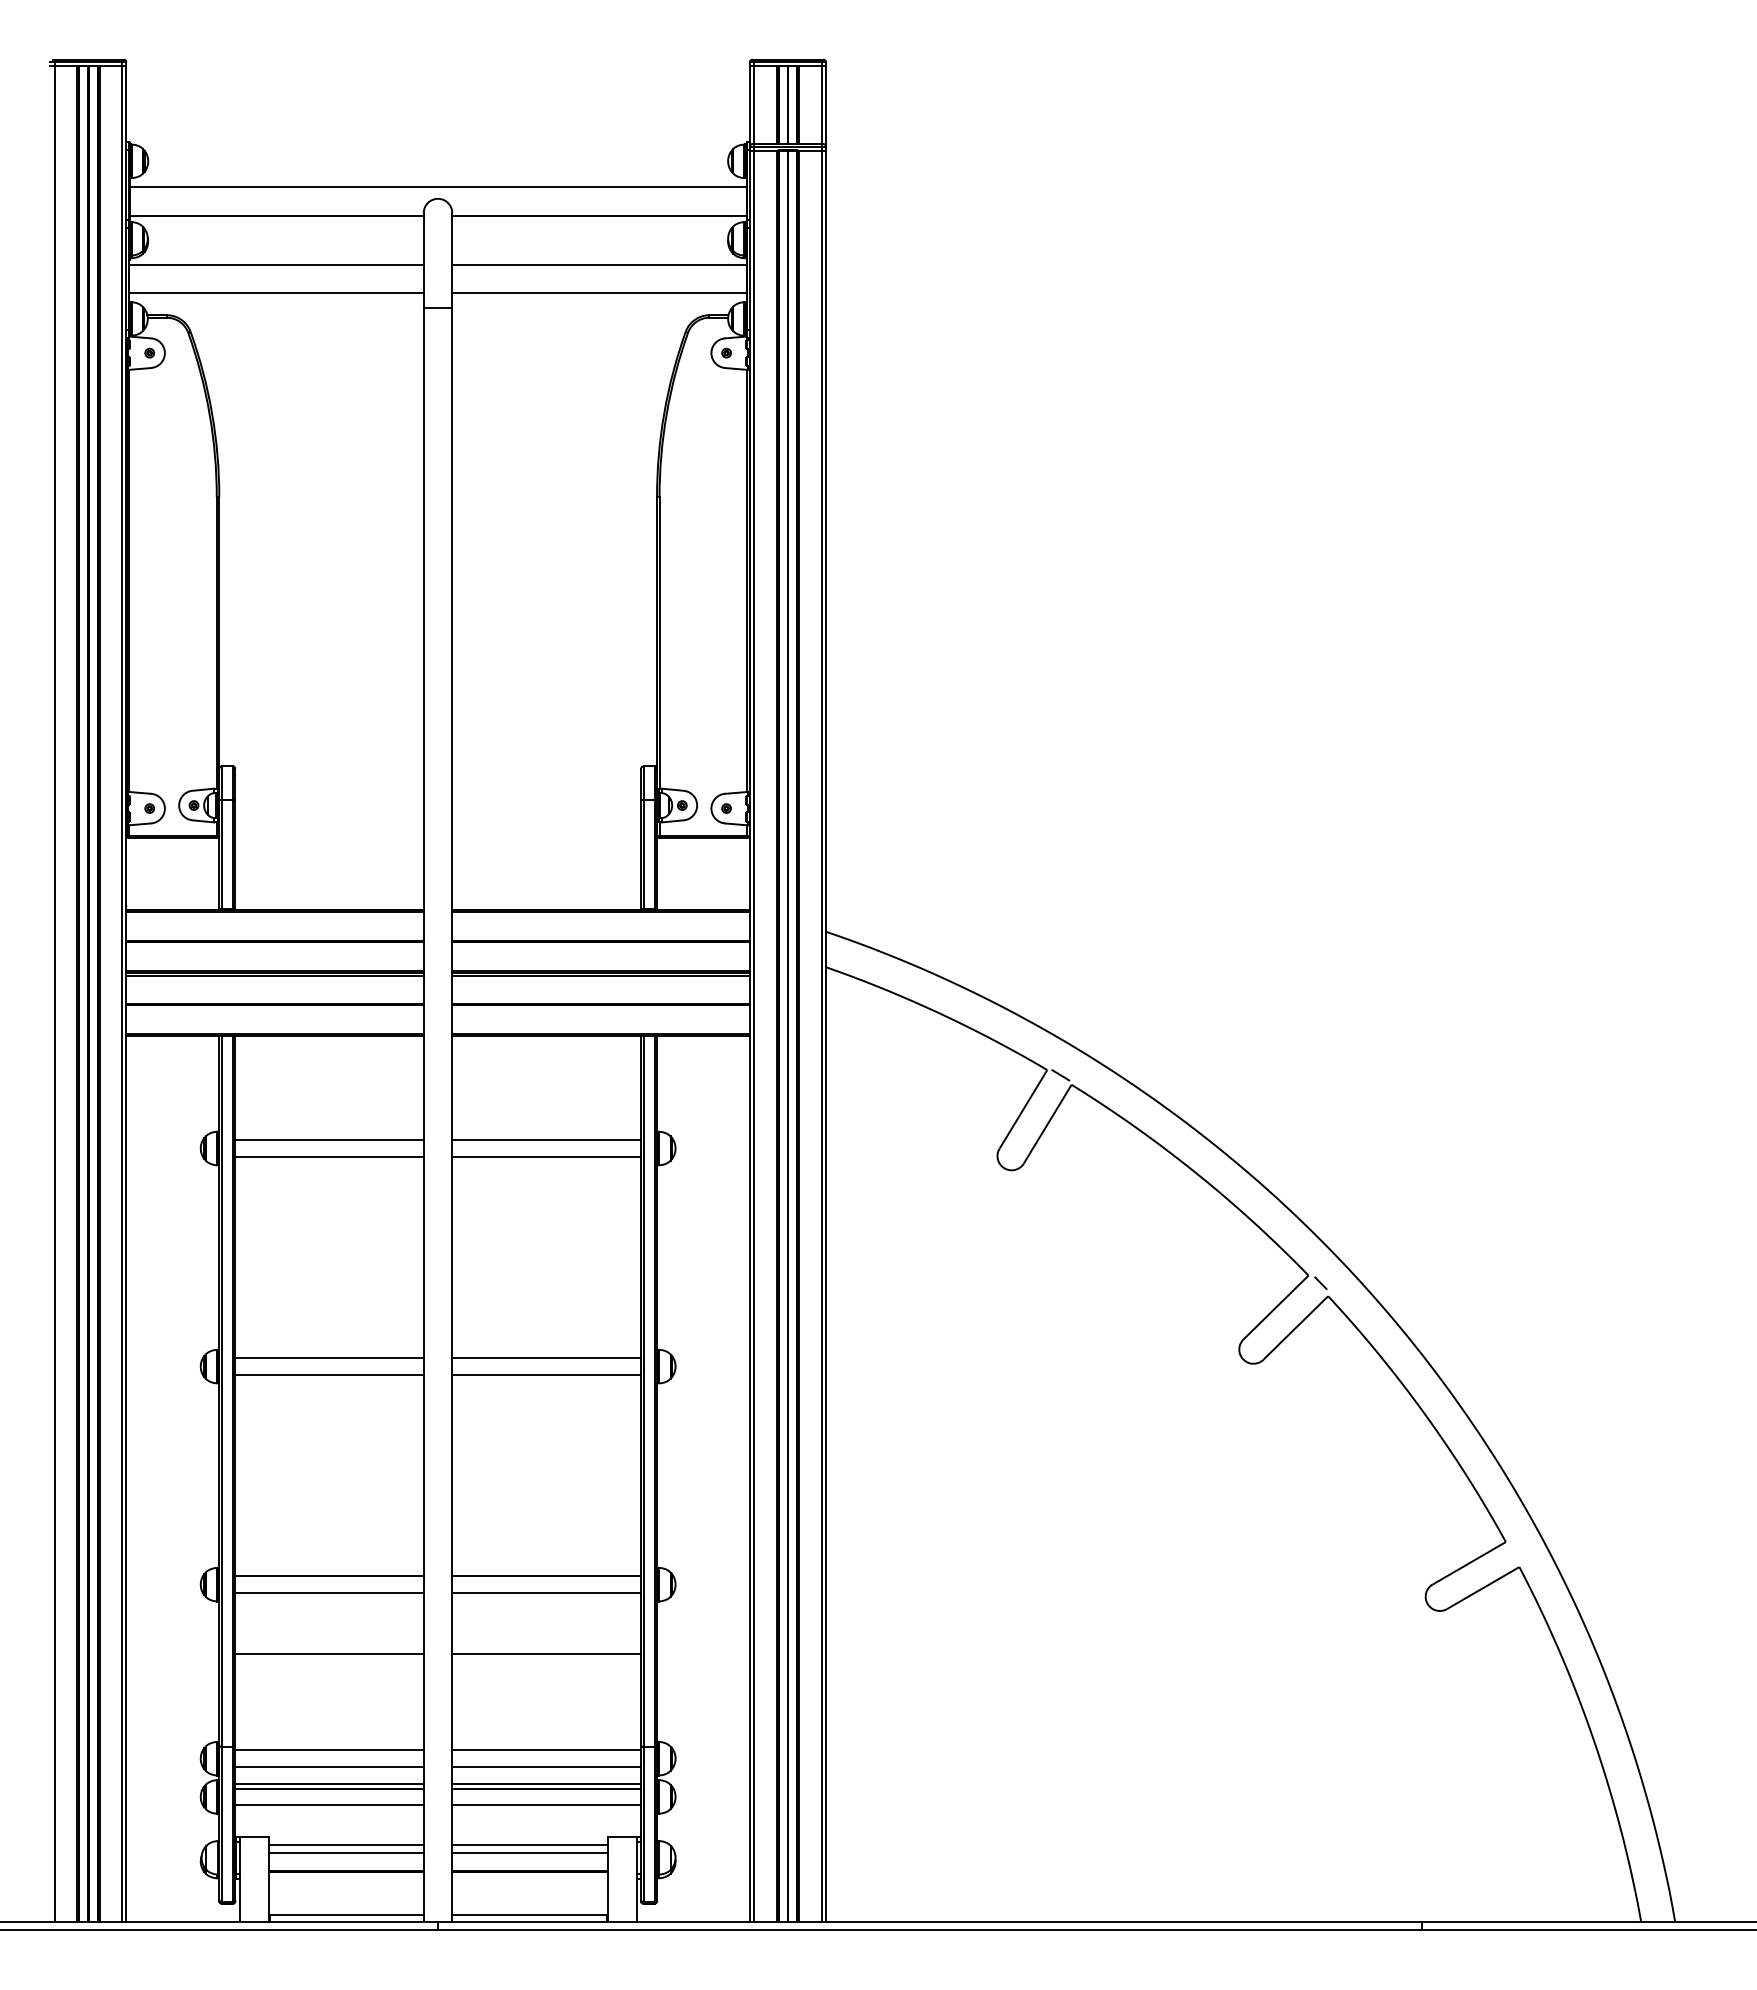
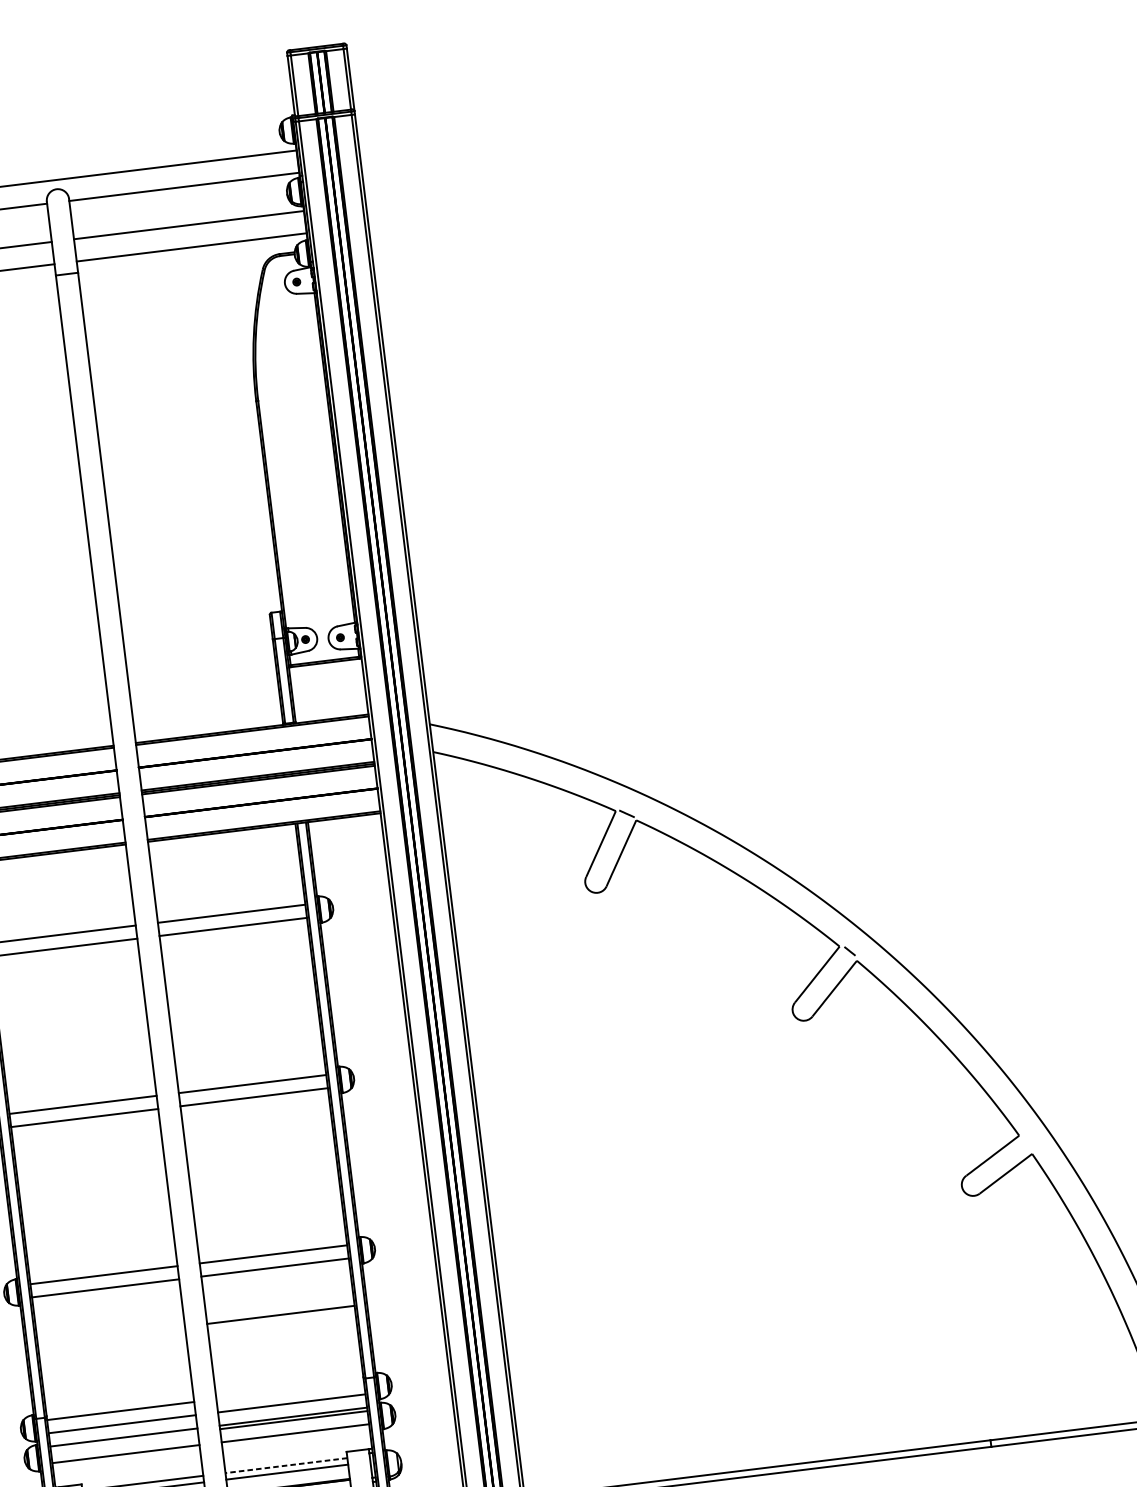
line: (329, 1653) -> (111, 1335), removed
line: (546, 1750) -> (290, 1390), removed
line: (329, 1788) -> (124, 1440), removed
line: (529, 1844) -> (285, 1465), solid -> dashed

